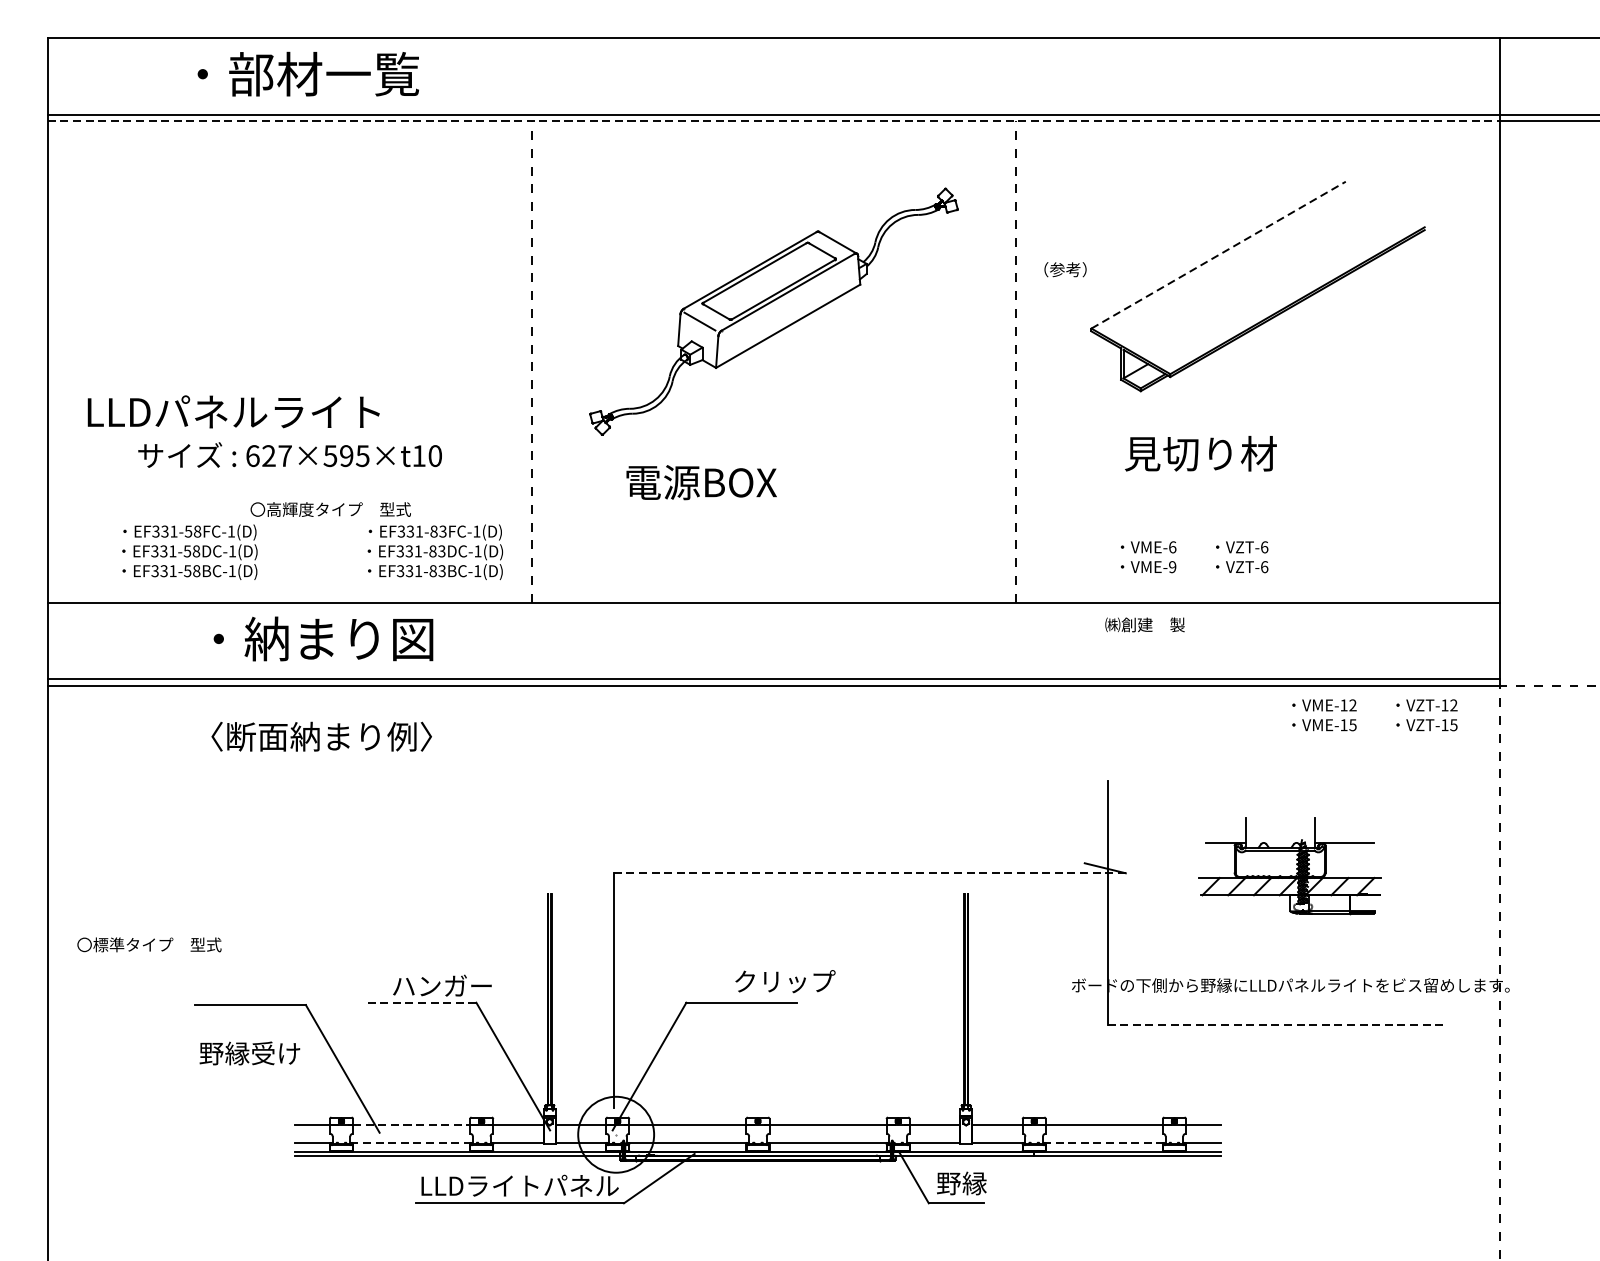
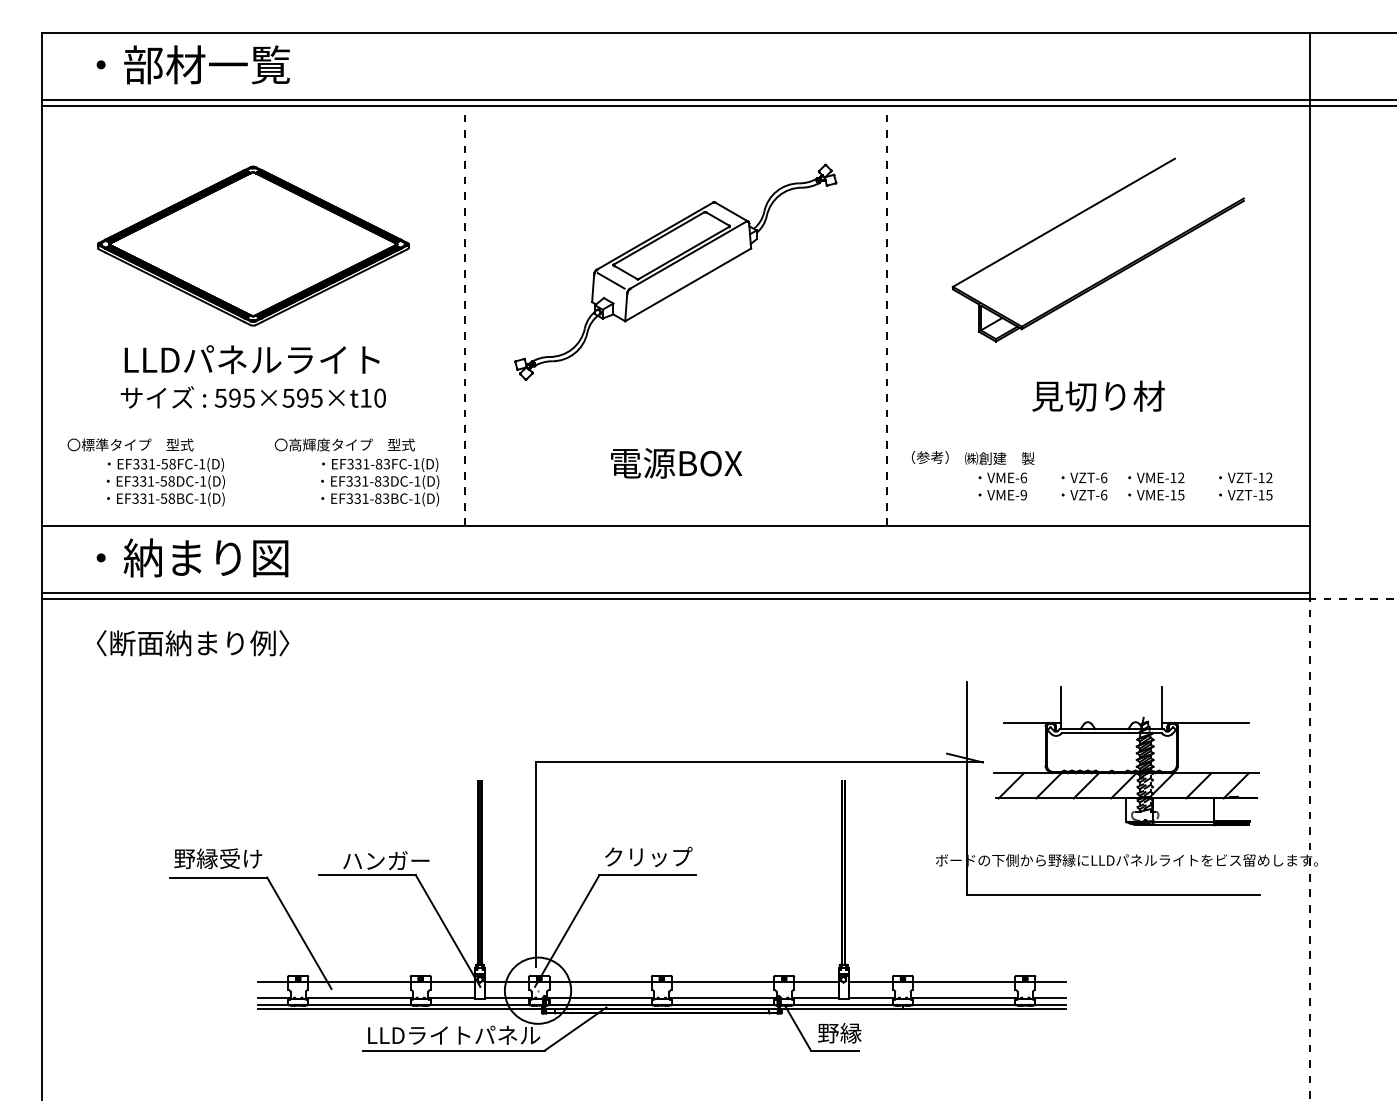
text: (307, 73) -> (192, 64), moved
line: (773, 120) -> (675, 105), dashed -> solid
line: (1219, 254) -> (1064, 222), dashed -> solid
text: (1065, 269) -> (930, 457), moved
part: (290, 281) -> (253, 245), added
text: (232, 411) -> (251, 359), moved
text: (1200, 452) -> (1098, 395), moved
text: (268, 455) -> (234, 397), 627×595×t10 -> 595×595×t10
text: (701, 482) -> (676, 463), moved
text: (330, 509) -> (344, 444), moved
text: (1144, 624) -> (999, 458), moved
text: (323, 638) -> (192, 557), moved
text: (1375, 715) -> (1200, 486), moved
text: (321, 737) -> (192, 643), moved
part: (1290, 866) -> (1126, 756), size x1.67
line: (869, 873) -> (759, 762), dashed -> solid
text: (149, 944) -> (130, 444), moved
text: (785, 981) -> (648, 856), moved
line: (420, 1002) -> (367, 875), dashed -> solid
line: (1276, 1024) -> (1114, 894), dashed -> solid
text: (250, 1053) -> (218, 858), moved
line: (411, 1125) -> (359, 982), dashed -> solid
line: (411, 1142) -> (359, 997), dashed -> solid
line: (1104, 1142) -> (964, 997), dashed -> solid

